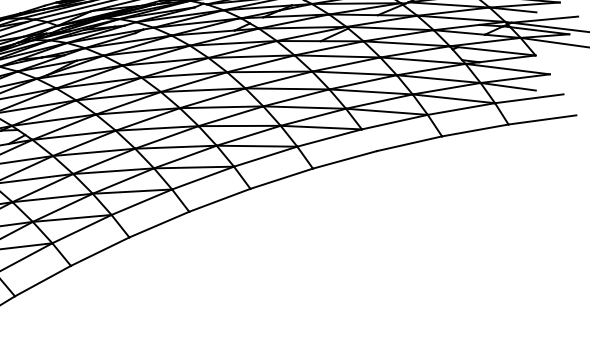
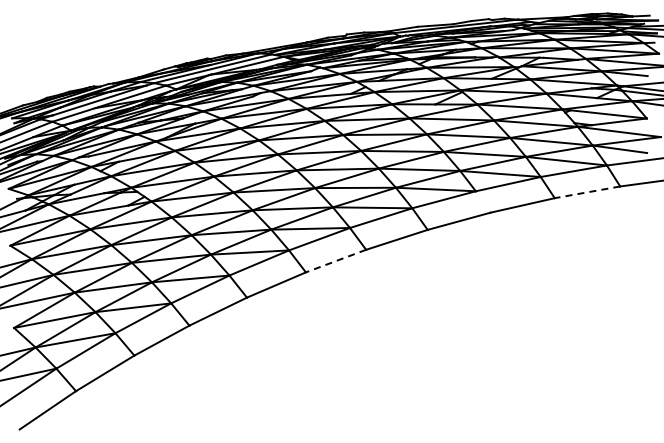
line: (475, 130) -> (587, 192), solid -> dashed
line: (219, 200) -> (335, 261), solid -> dashed

